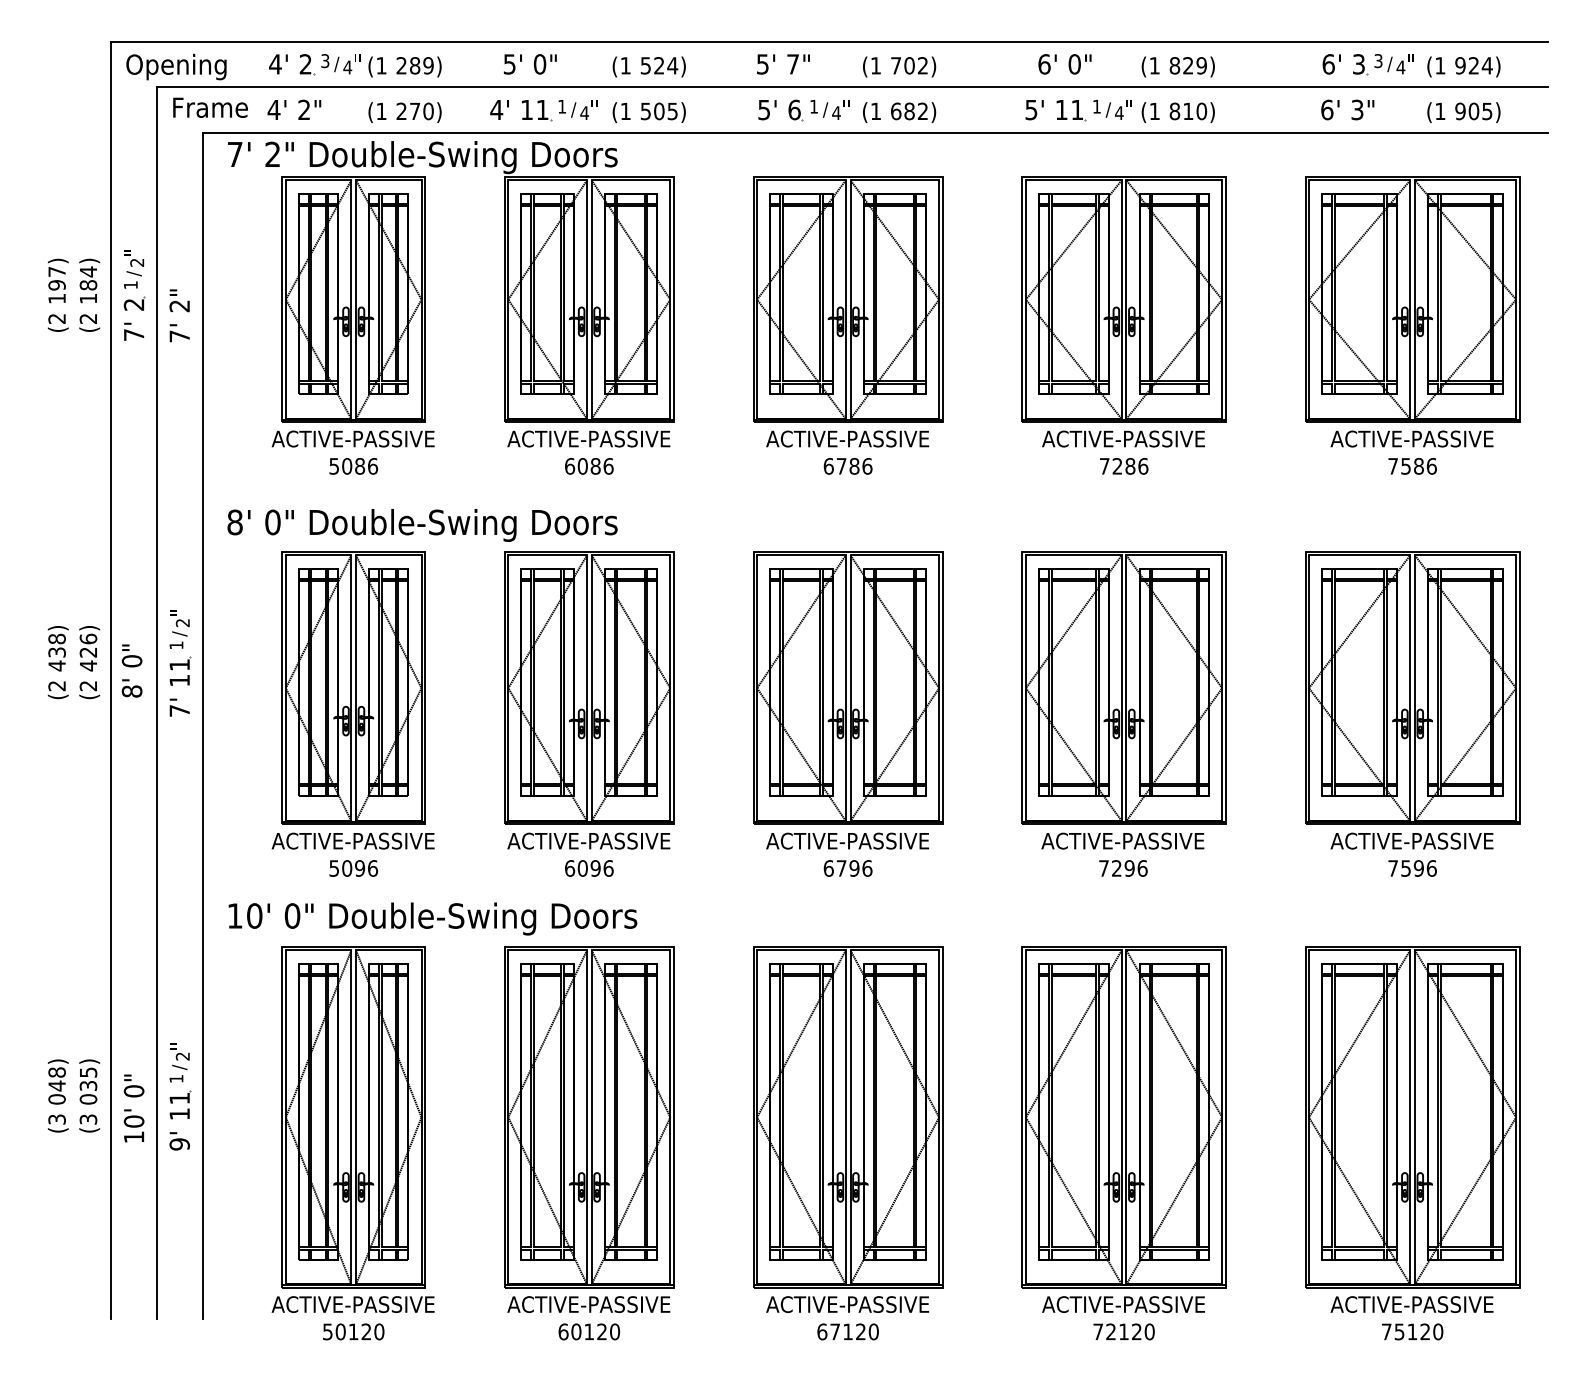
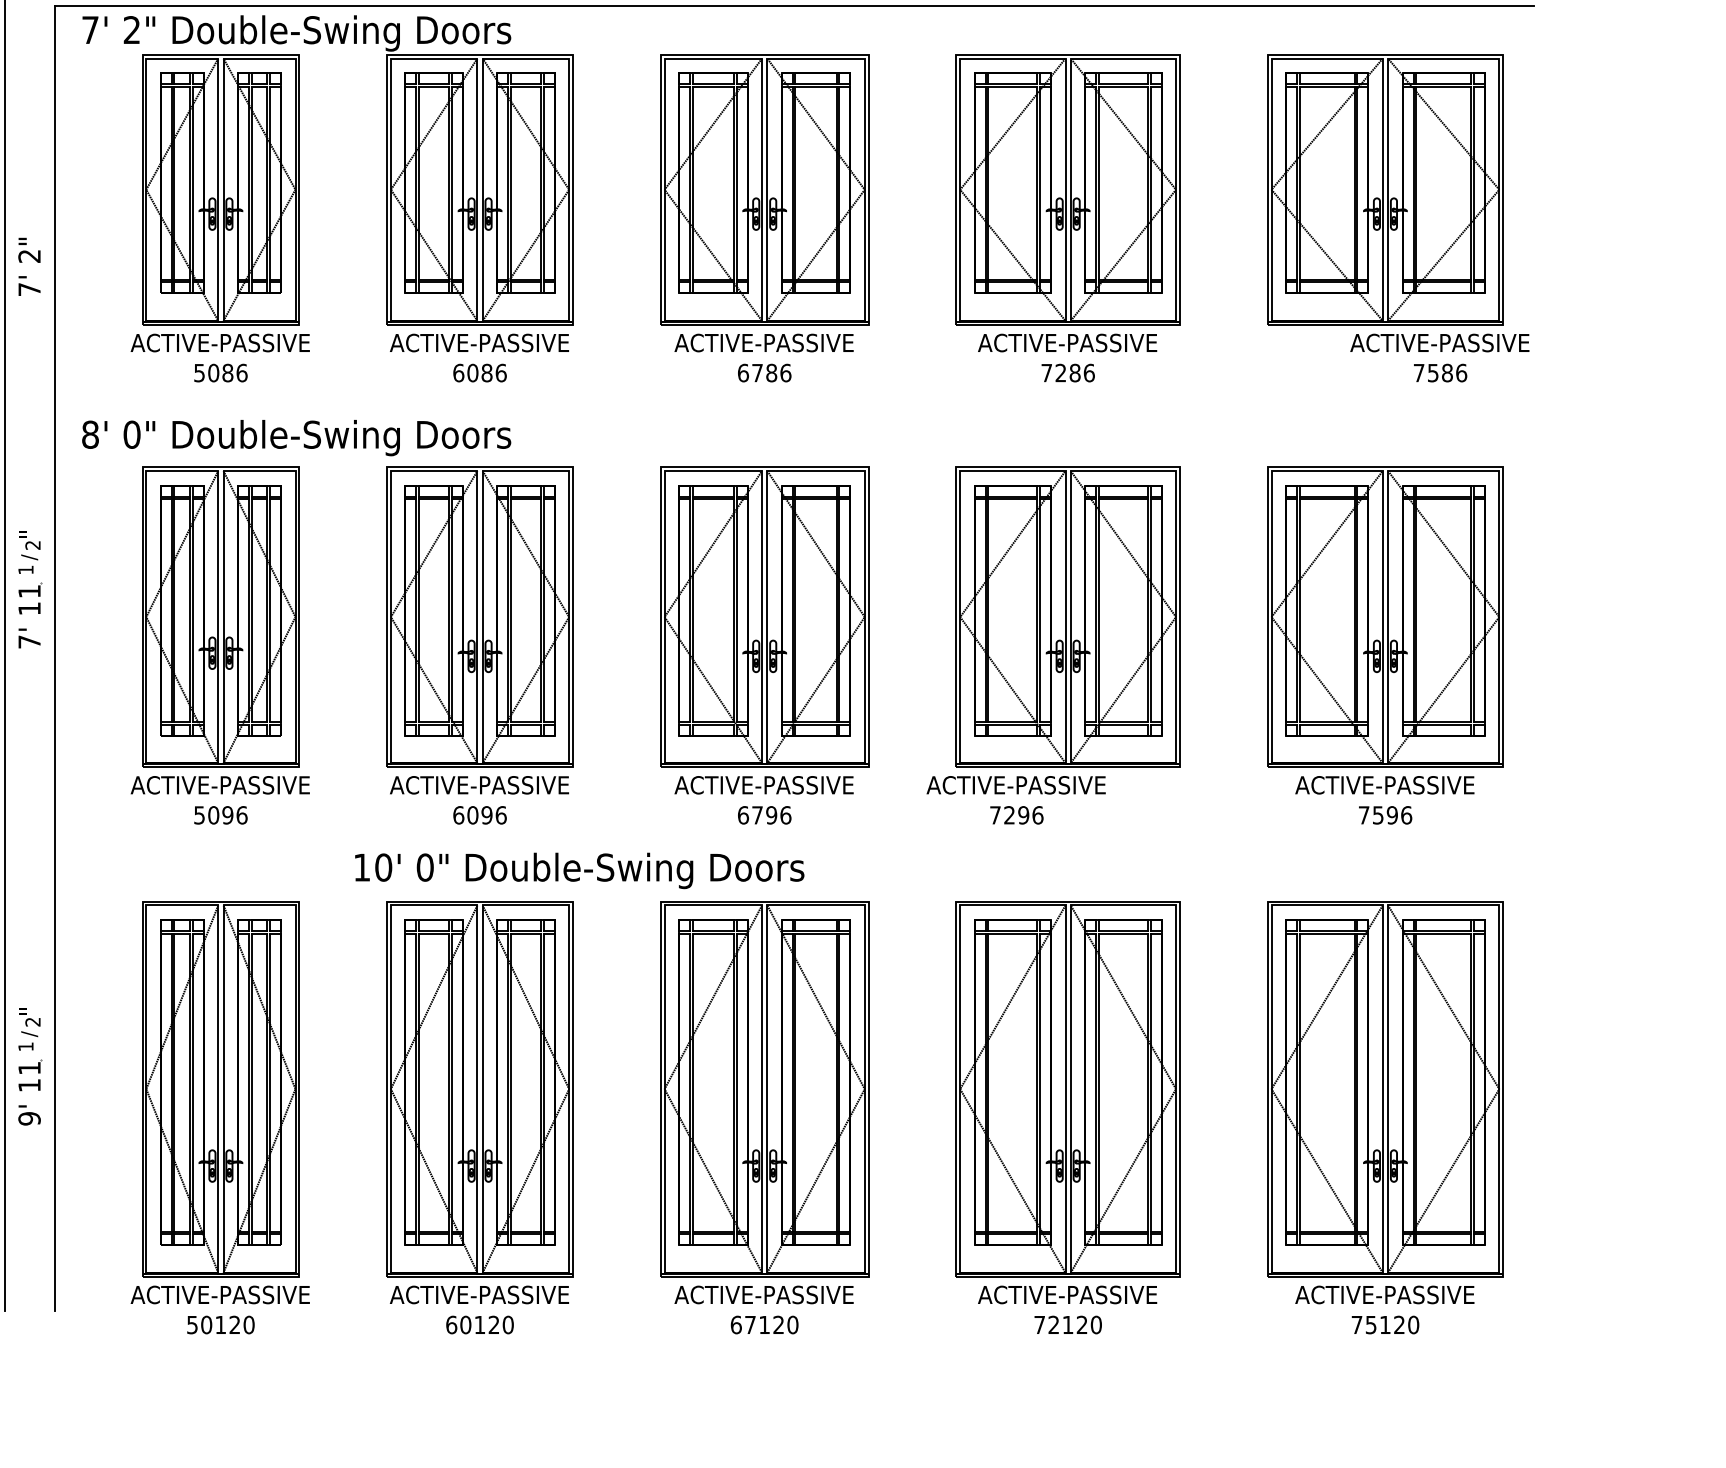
text: (179, 315) -> (29, 266), moved
text: (1411, 452) -> (1439, 357), moved
text: (1122, 854) -> (1015, 799), moved
text: (432, 918) -> (579, 870), moved

